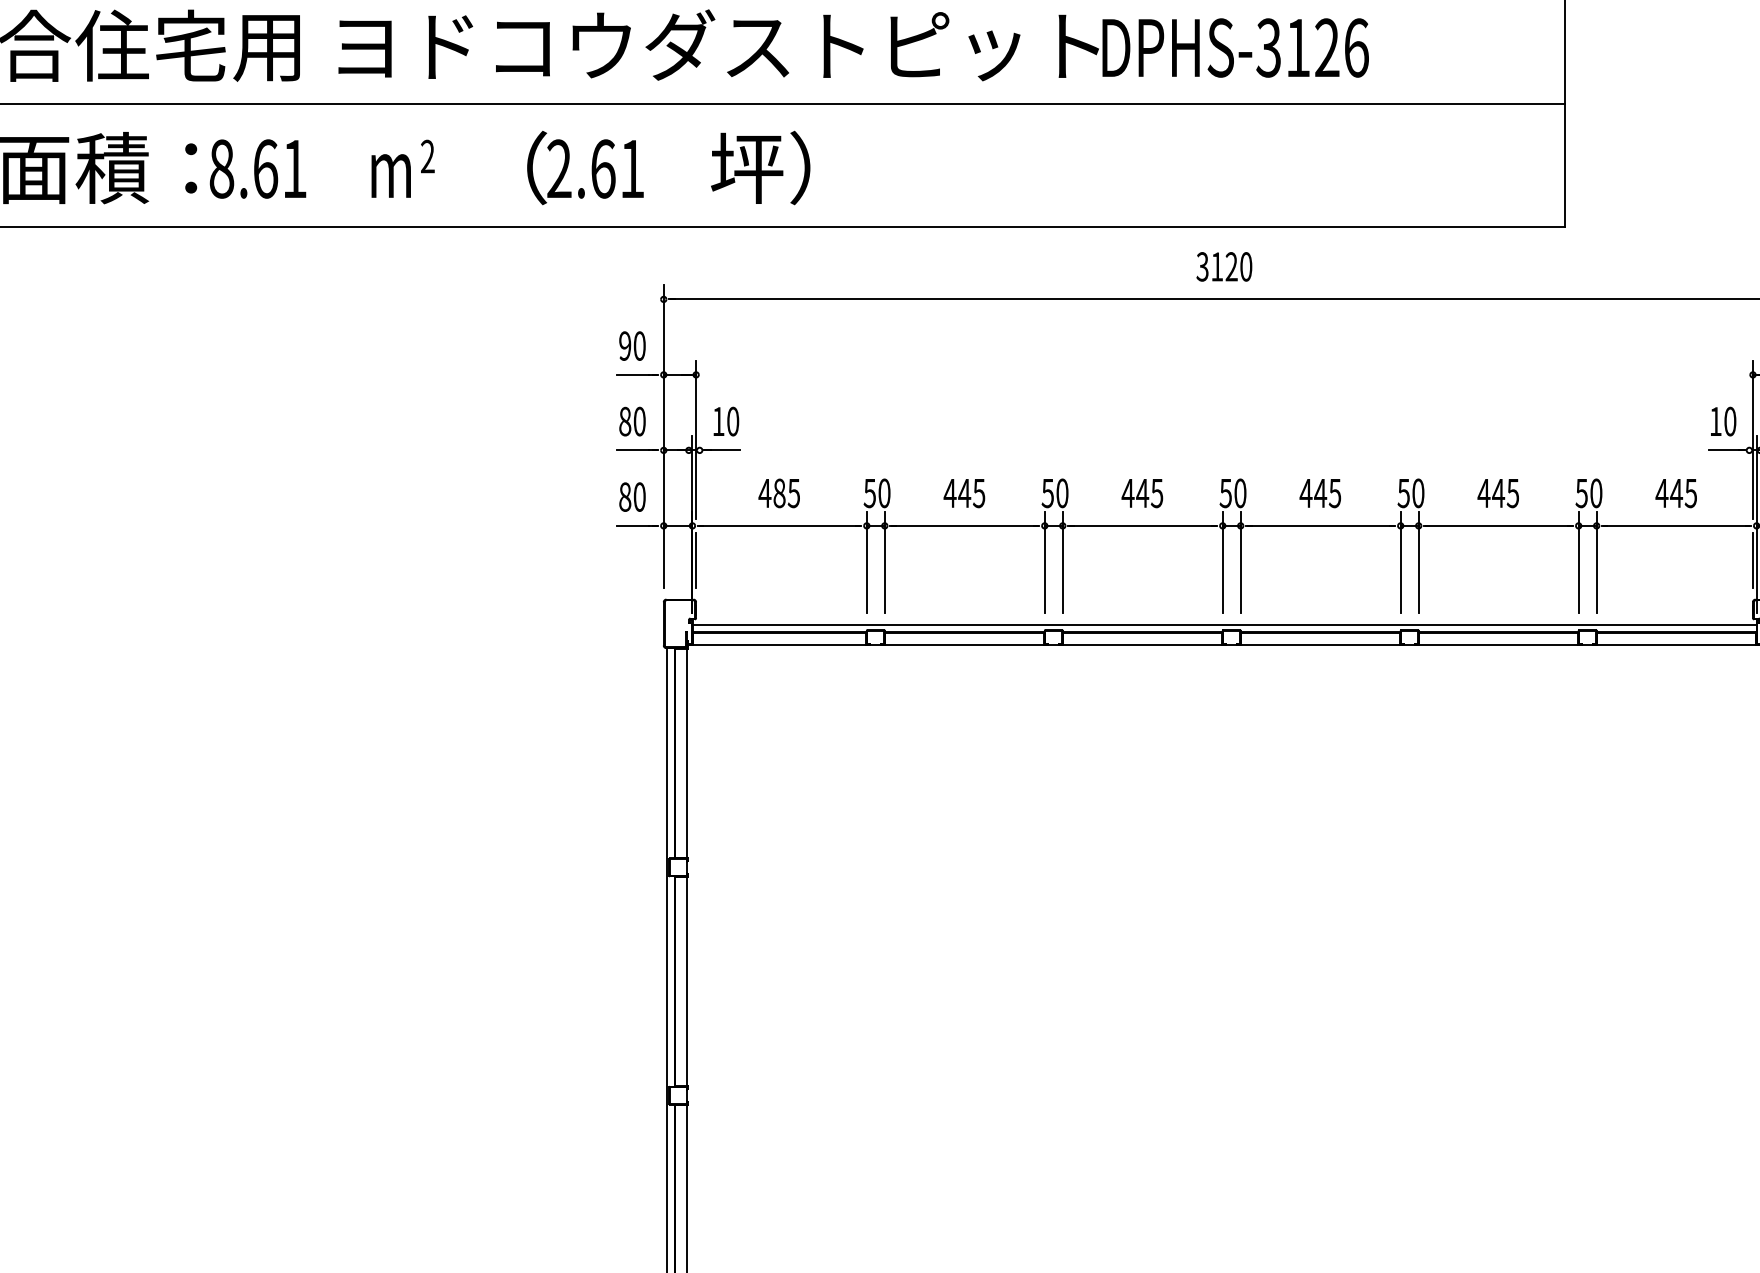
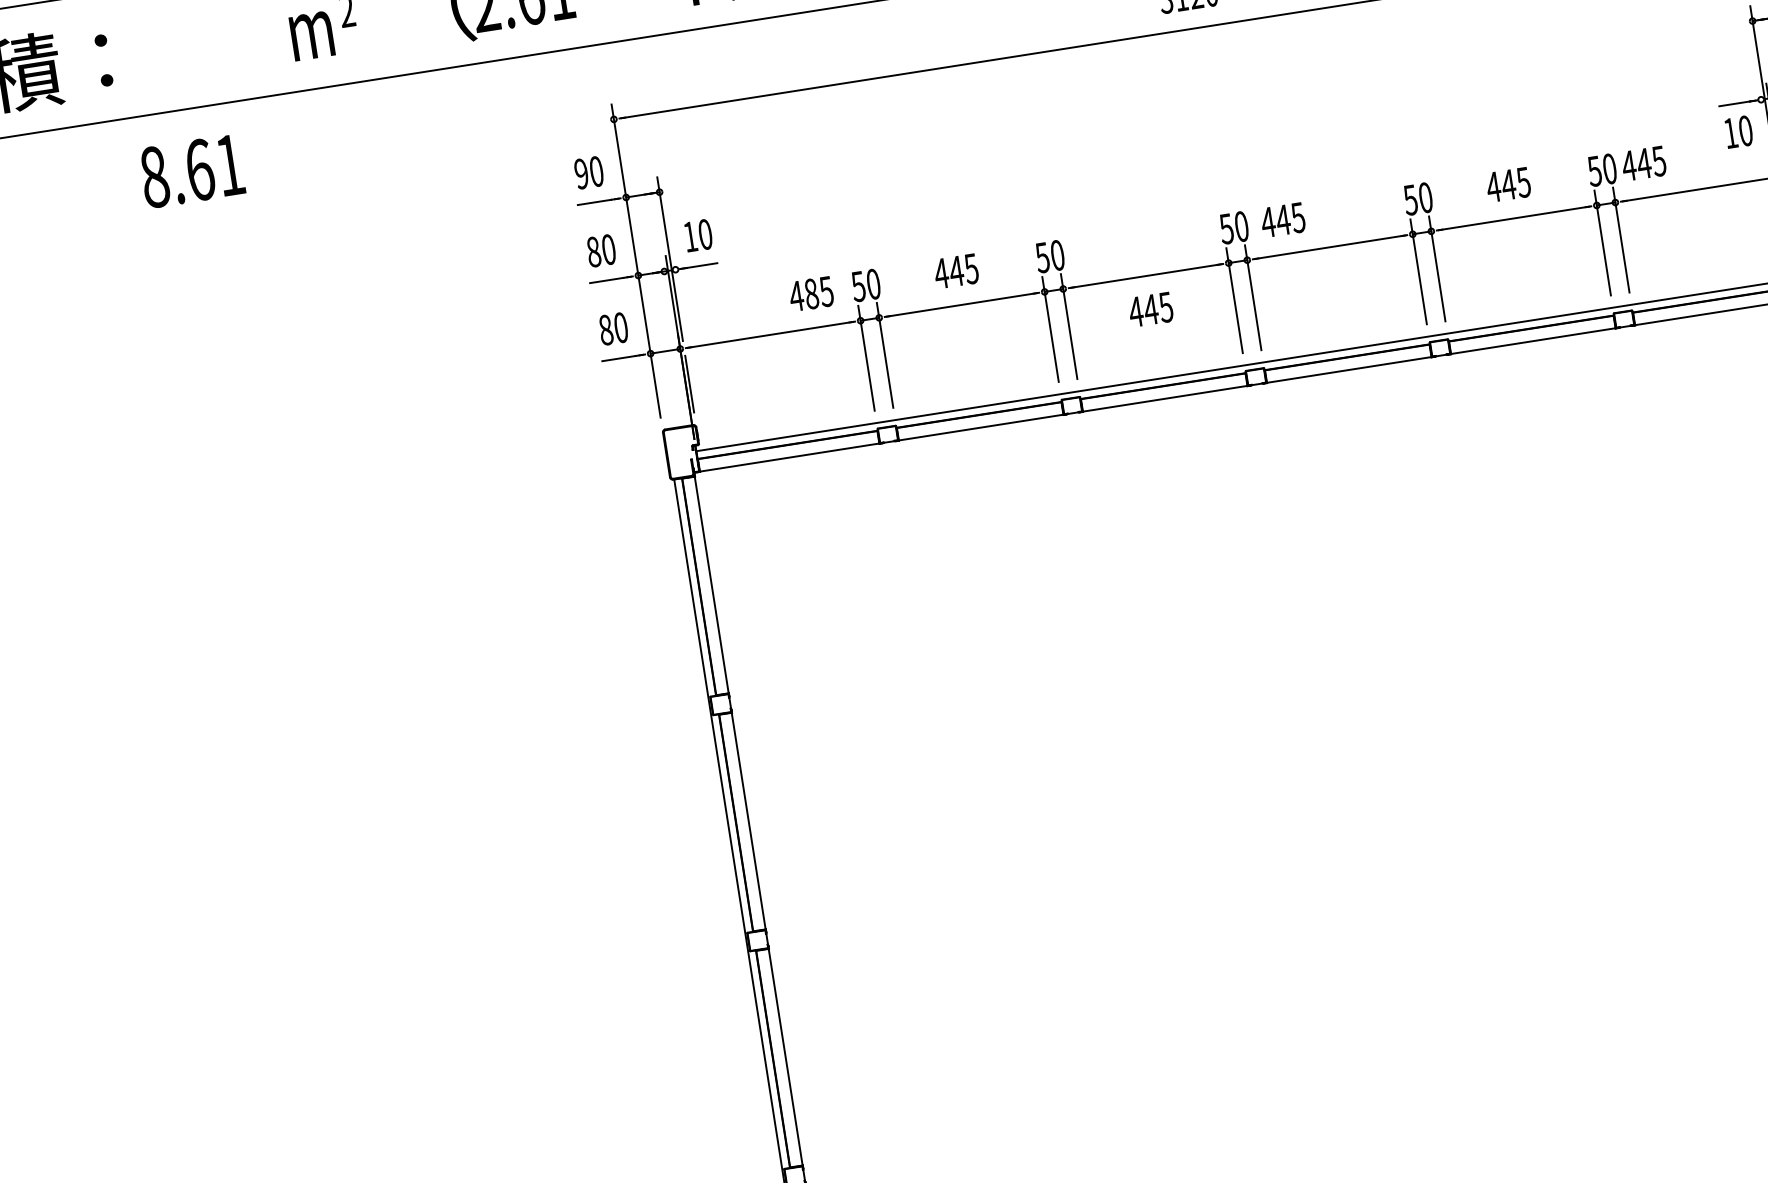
text: (257, 168) -> (191, 170), moved
text: (1723, 421) -> (1738, 131), moved
text: (778, 493) -> (810, 294), moved
text: (1142, 493) -> (1150, 309), moved
text: (1319, 493) -> (1282, 220), moved
text: (1675, 493) -> (1643, 163), moved

